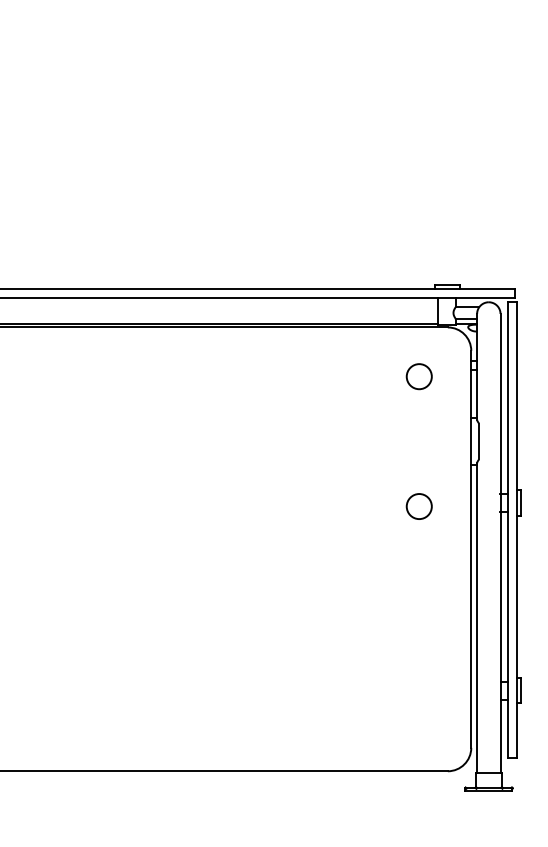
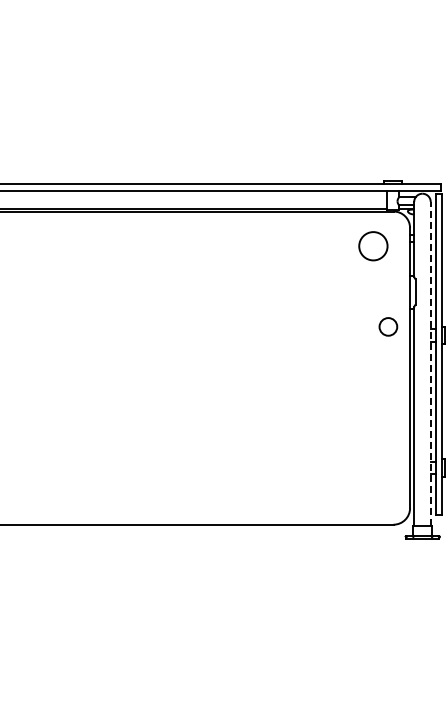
circle: (419, 377) -> (373, 246), size x1.6
circle: (419, 505) -> (388, 326), moved
line: (500, 542) -> (430, 363), solid -> dashed

